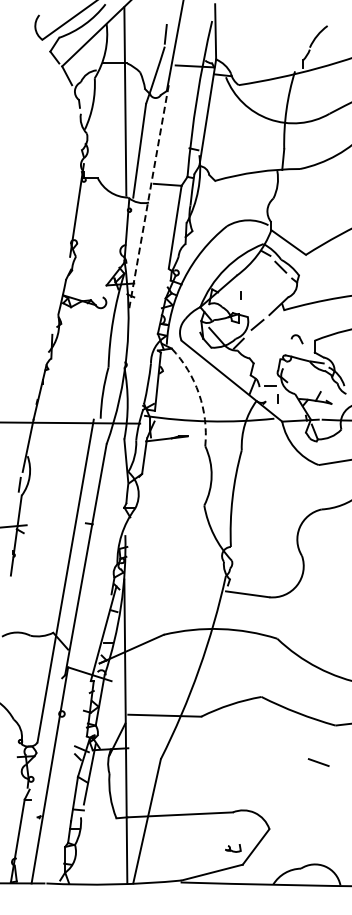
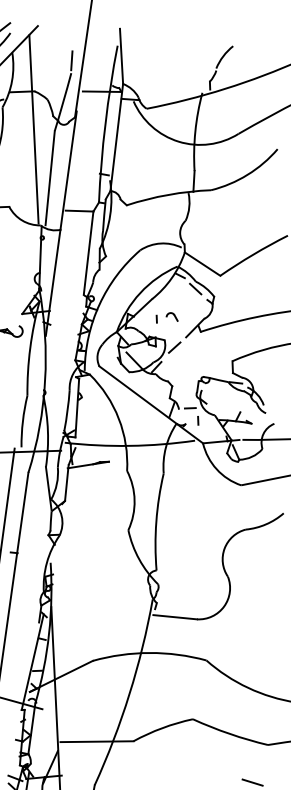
line: (148, 197) -> (60, 224), dashed -> solid
part: (296, 339) -> (171, 317), moved
arc: (199, 393) -> (119, 418), dashed -> solid

